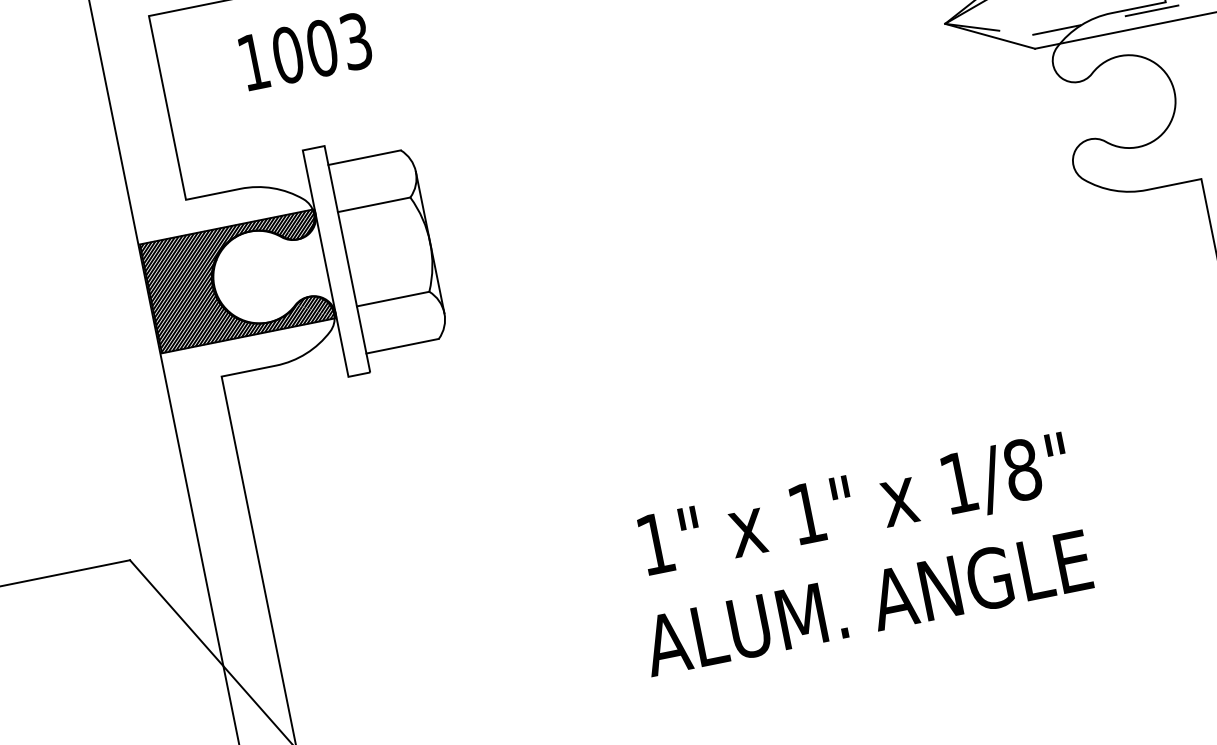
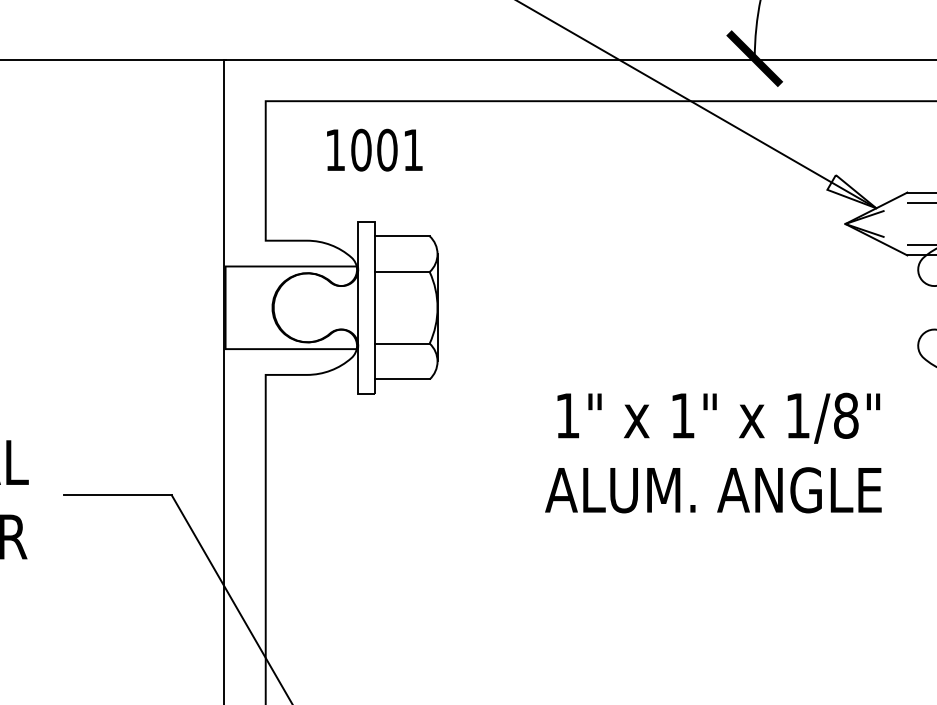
text: (356, 40) -> (413, 149), 1003 -> 1001
hatch: (237, 280) -> (291, 307), removed
text: (857, 553) -> (713, 452), moved

